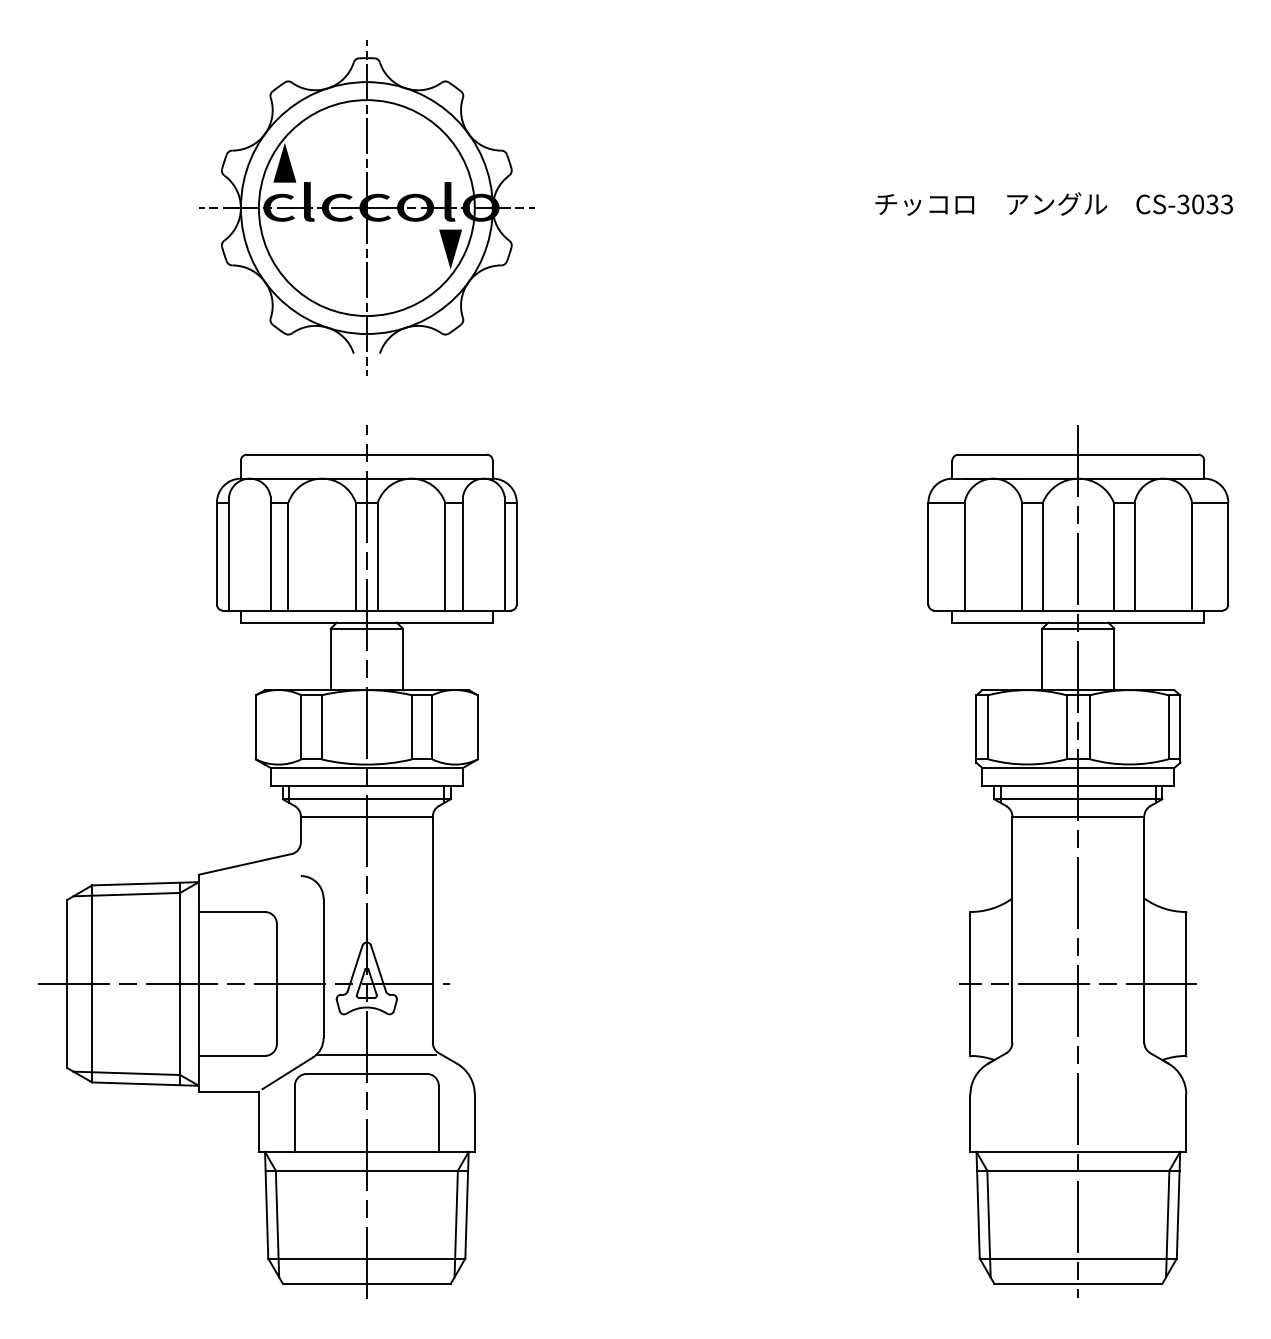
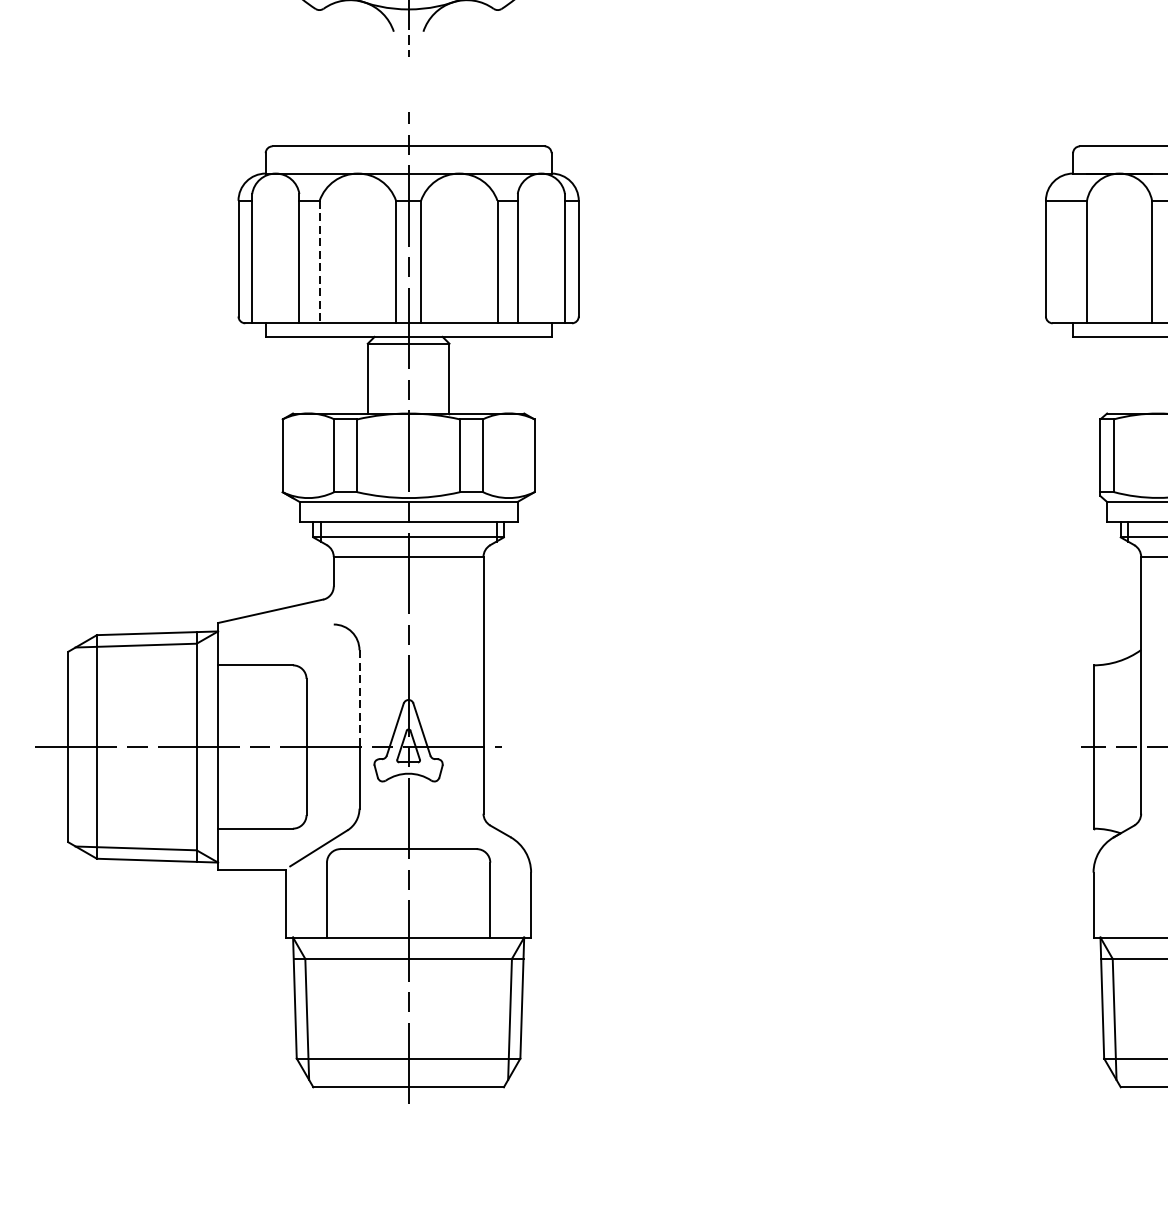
line: (288, 556) -> (319, 261), solid -> dashed
line: (323, 941) -> (359, 698), solid -> dashed
line: (375, 1054) -> (418, 827), removed

